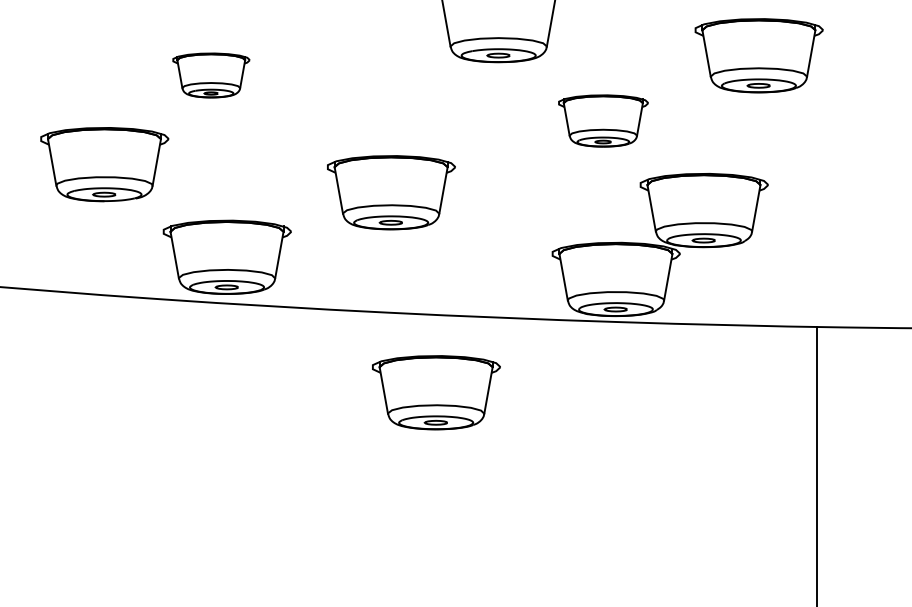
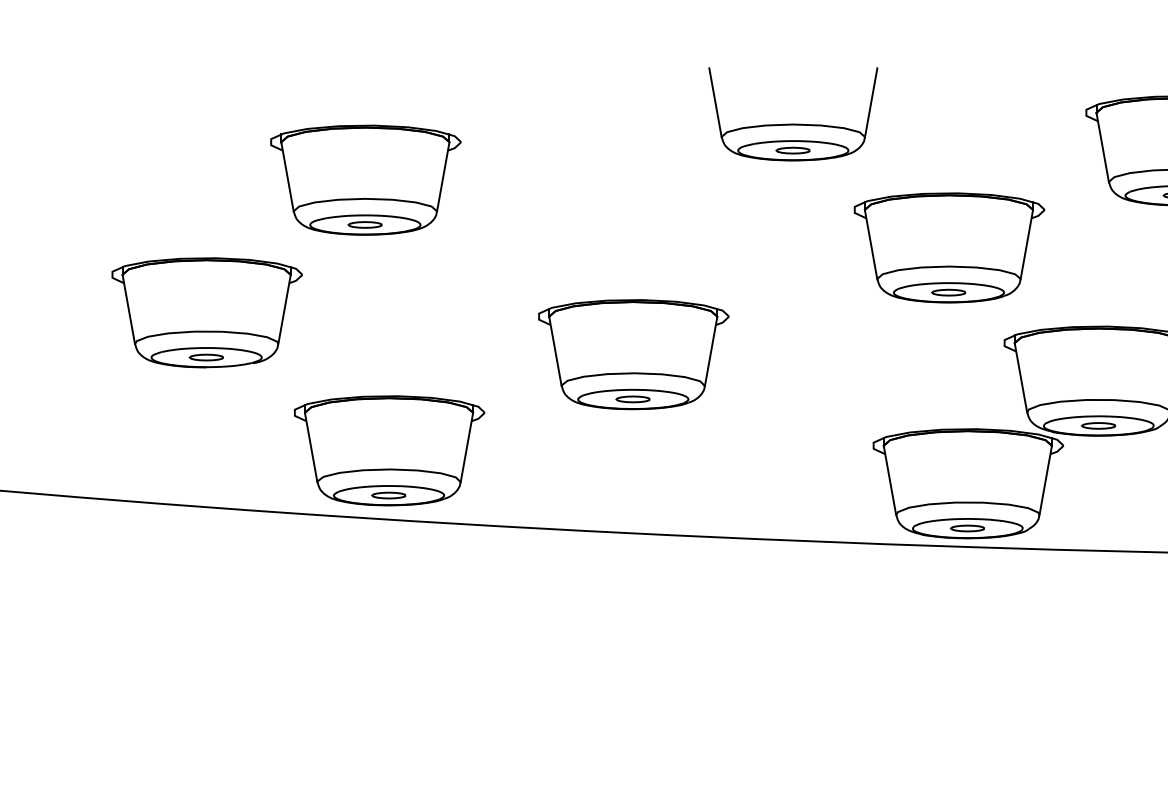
part: (211, 75) -> (365, 180), size x1.67
part: (603, 120) -> (949, 247), size x1.43
part: (436, 392) -> (700, 651), removed

